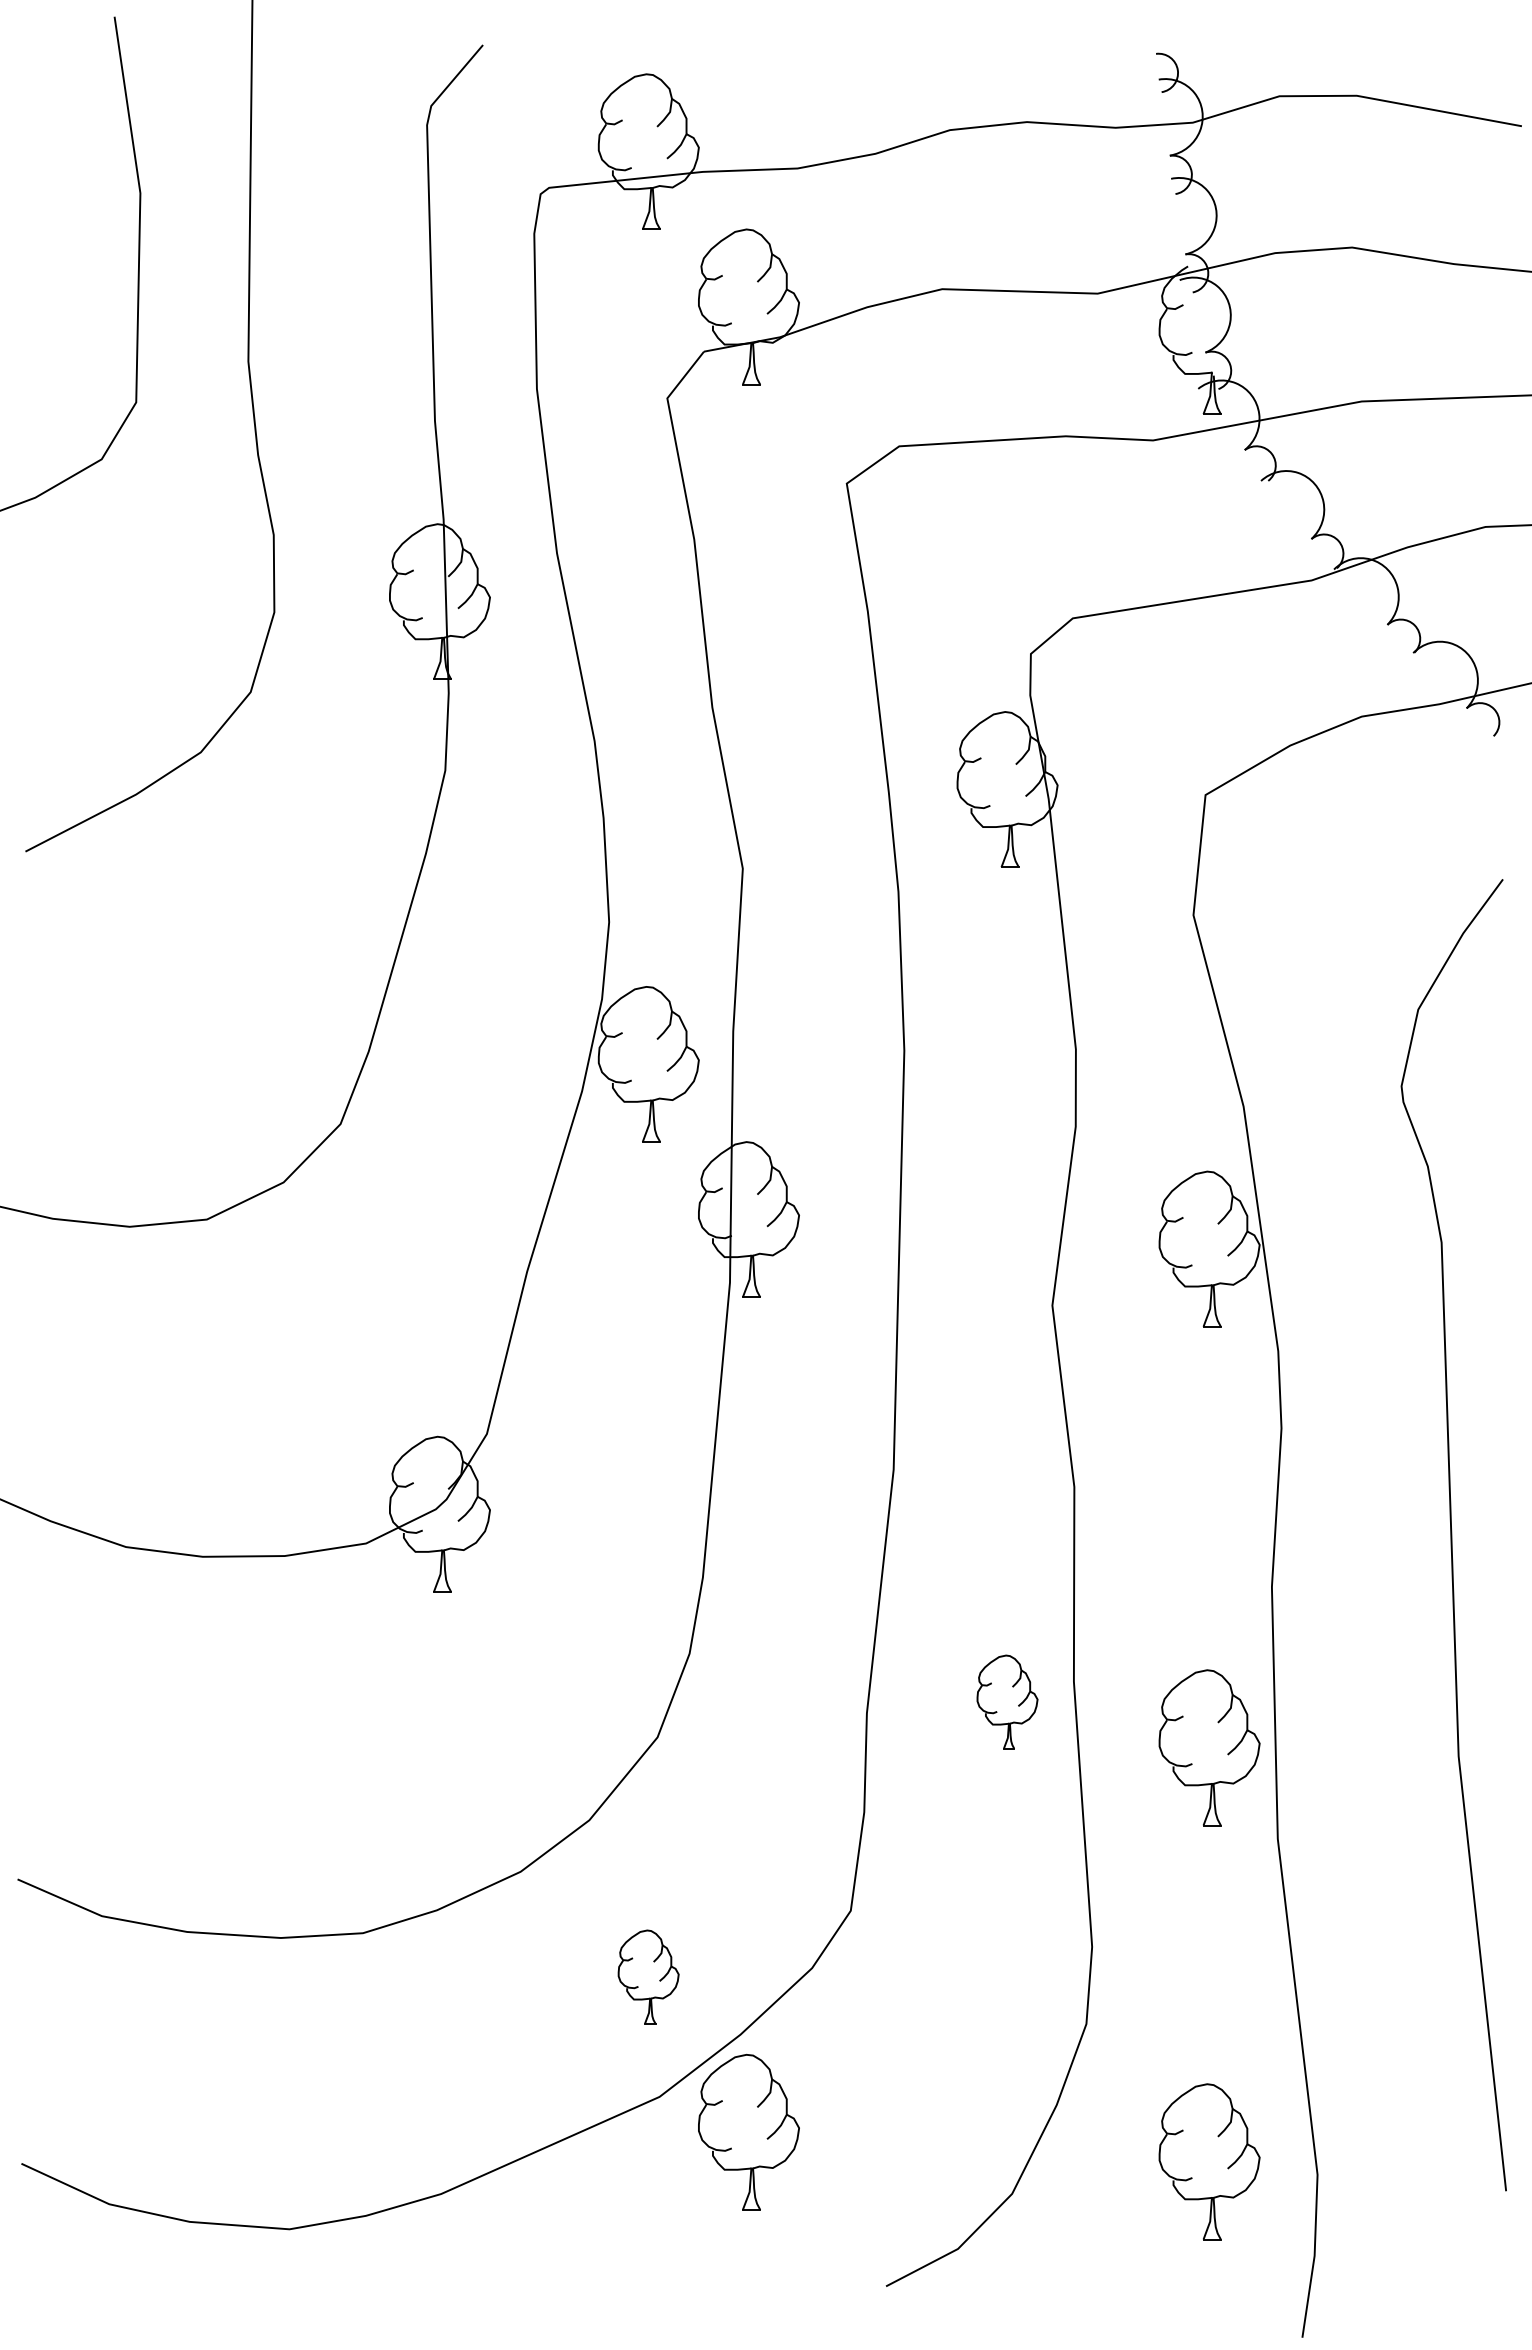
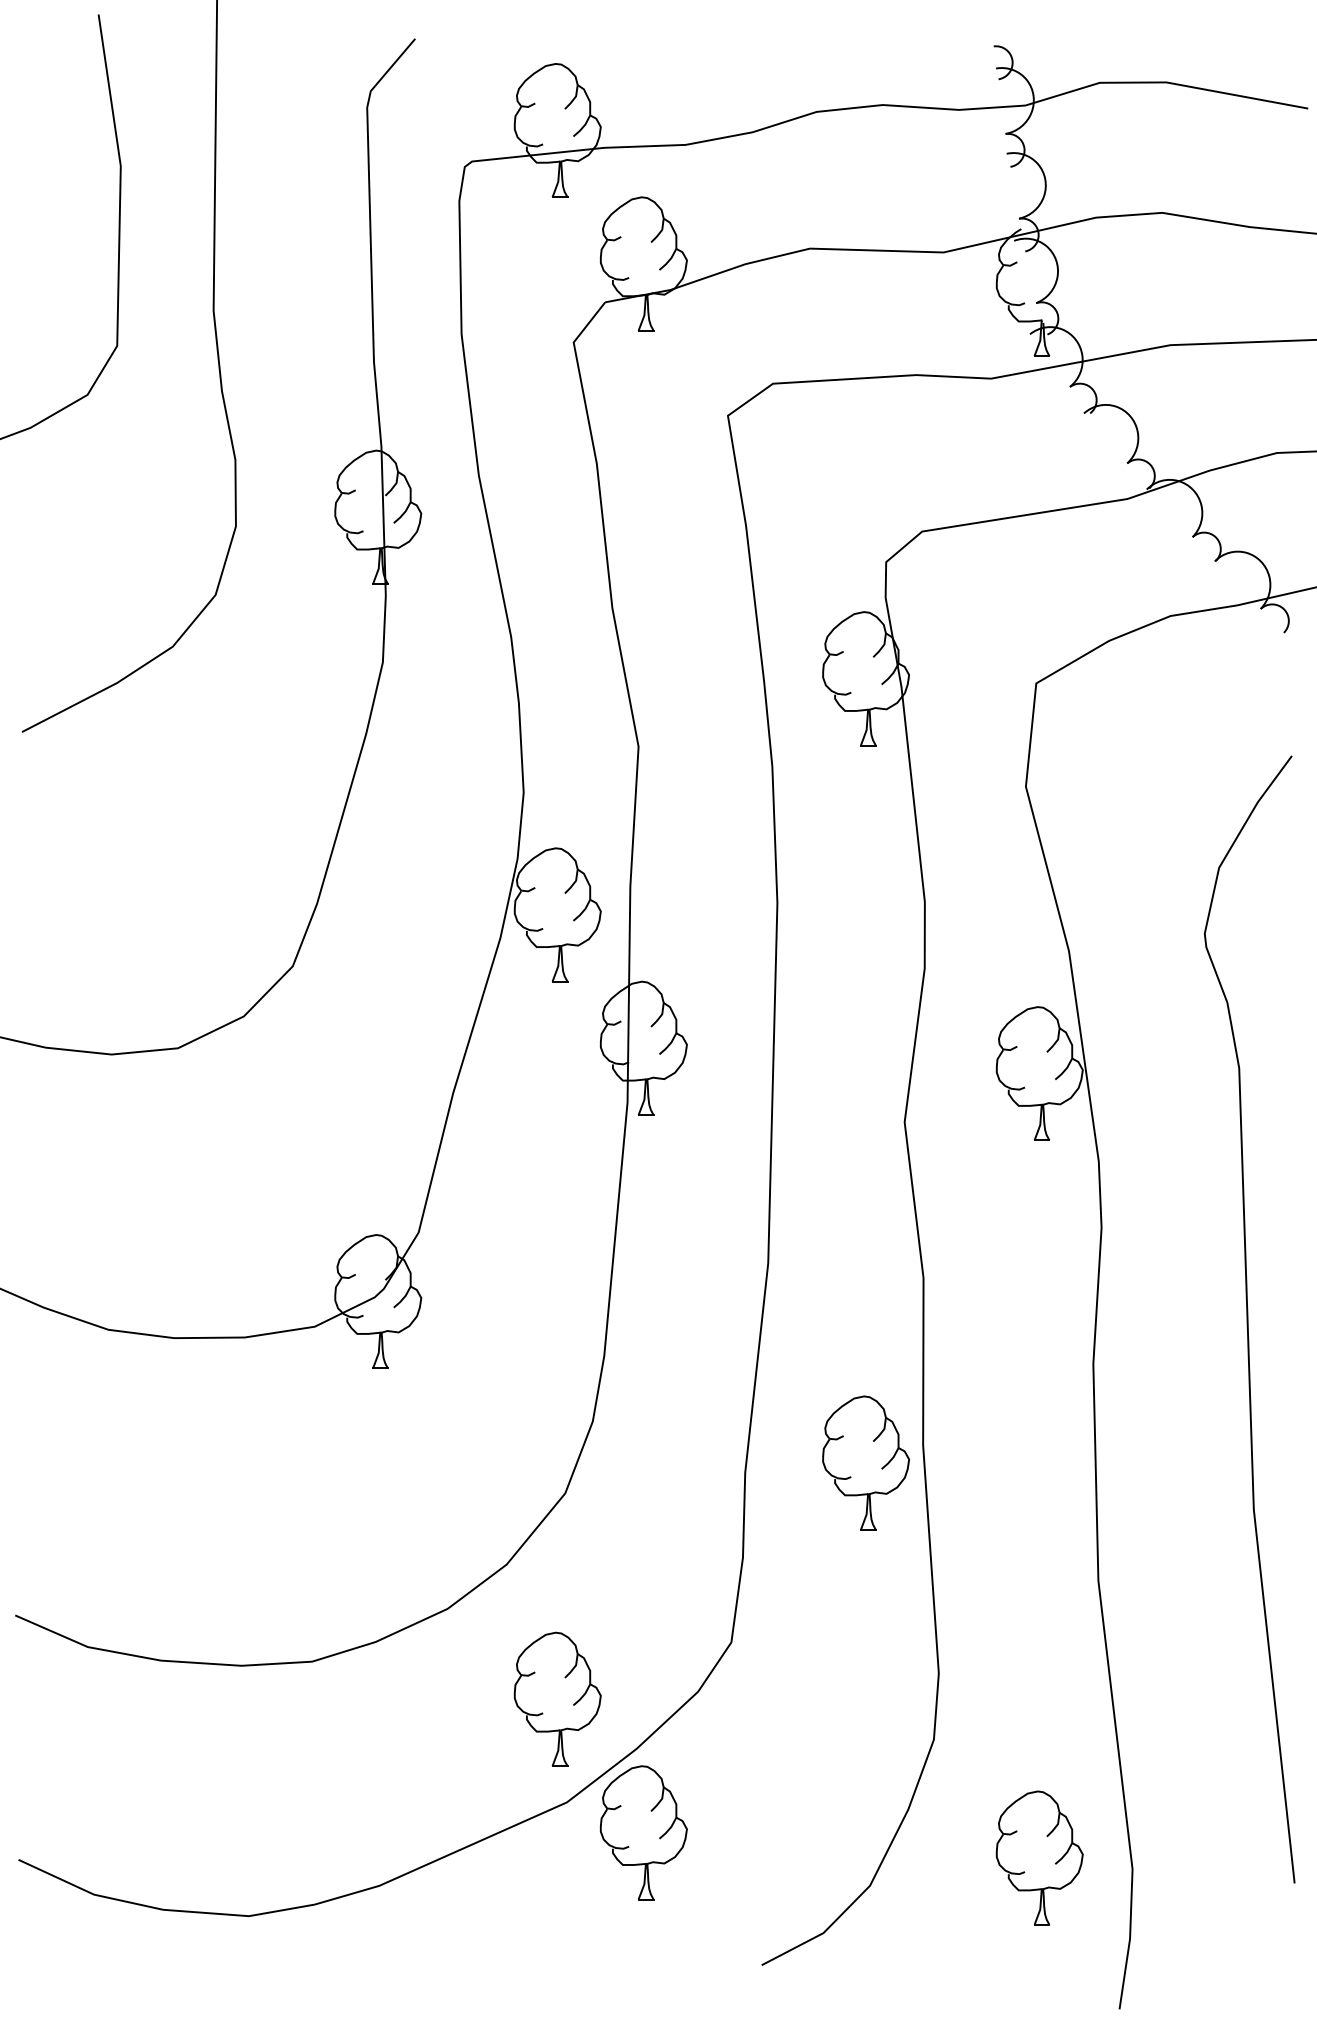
part: (1007, 1701) -> (866, 1462), size x1.67
part: (1209, 1747) -> (1039, 1502), removed
part: (648, 1976) -> (557, 1698), size x1.67

